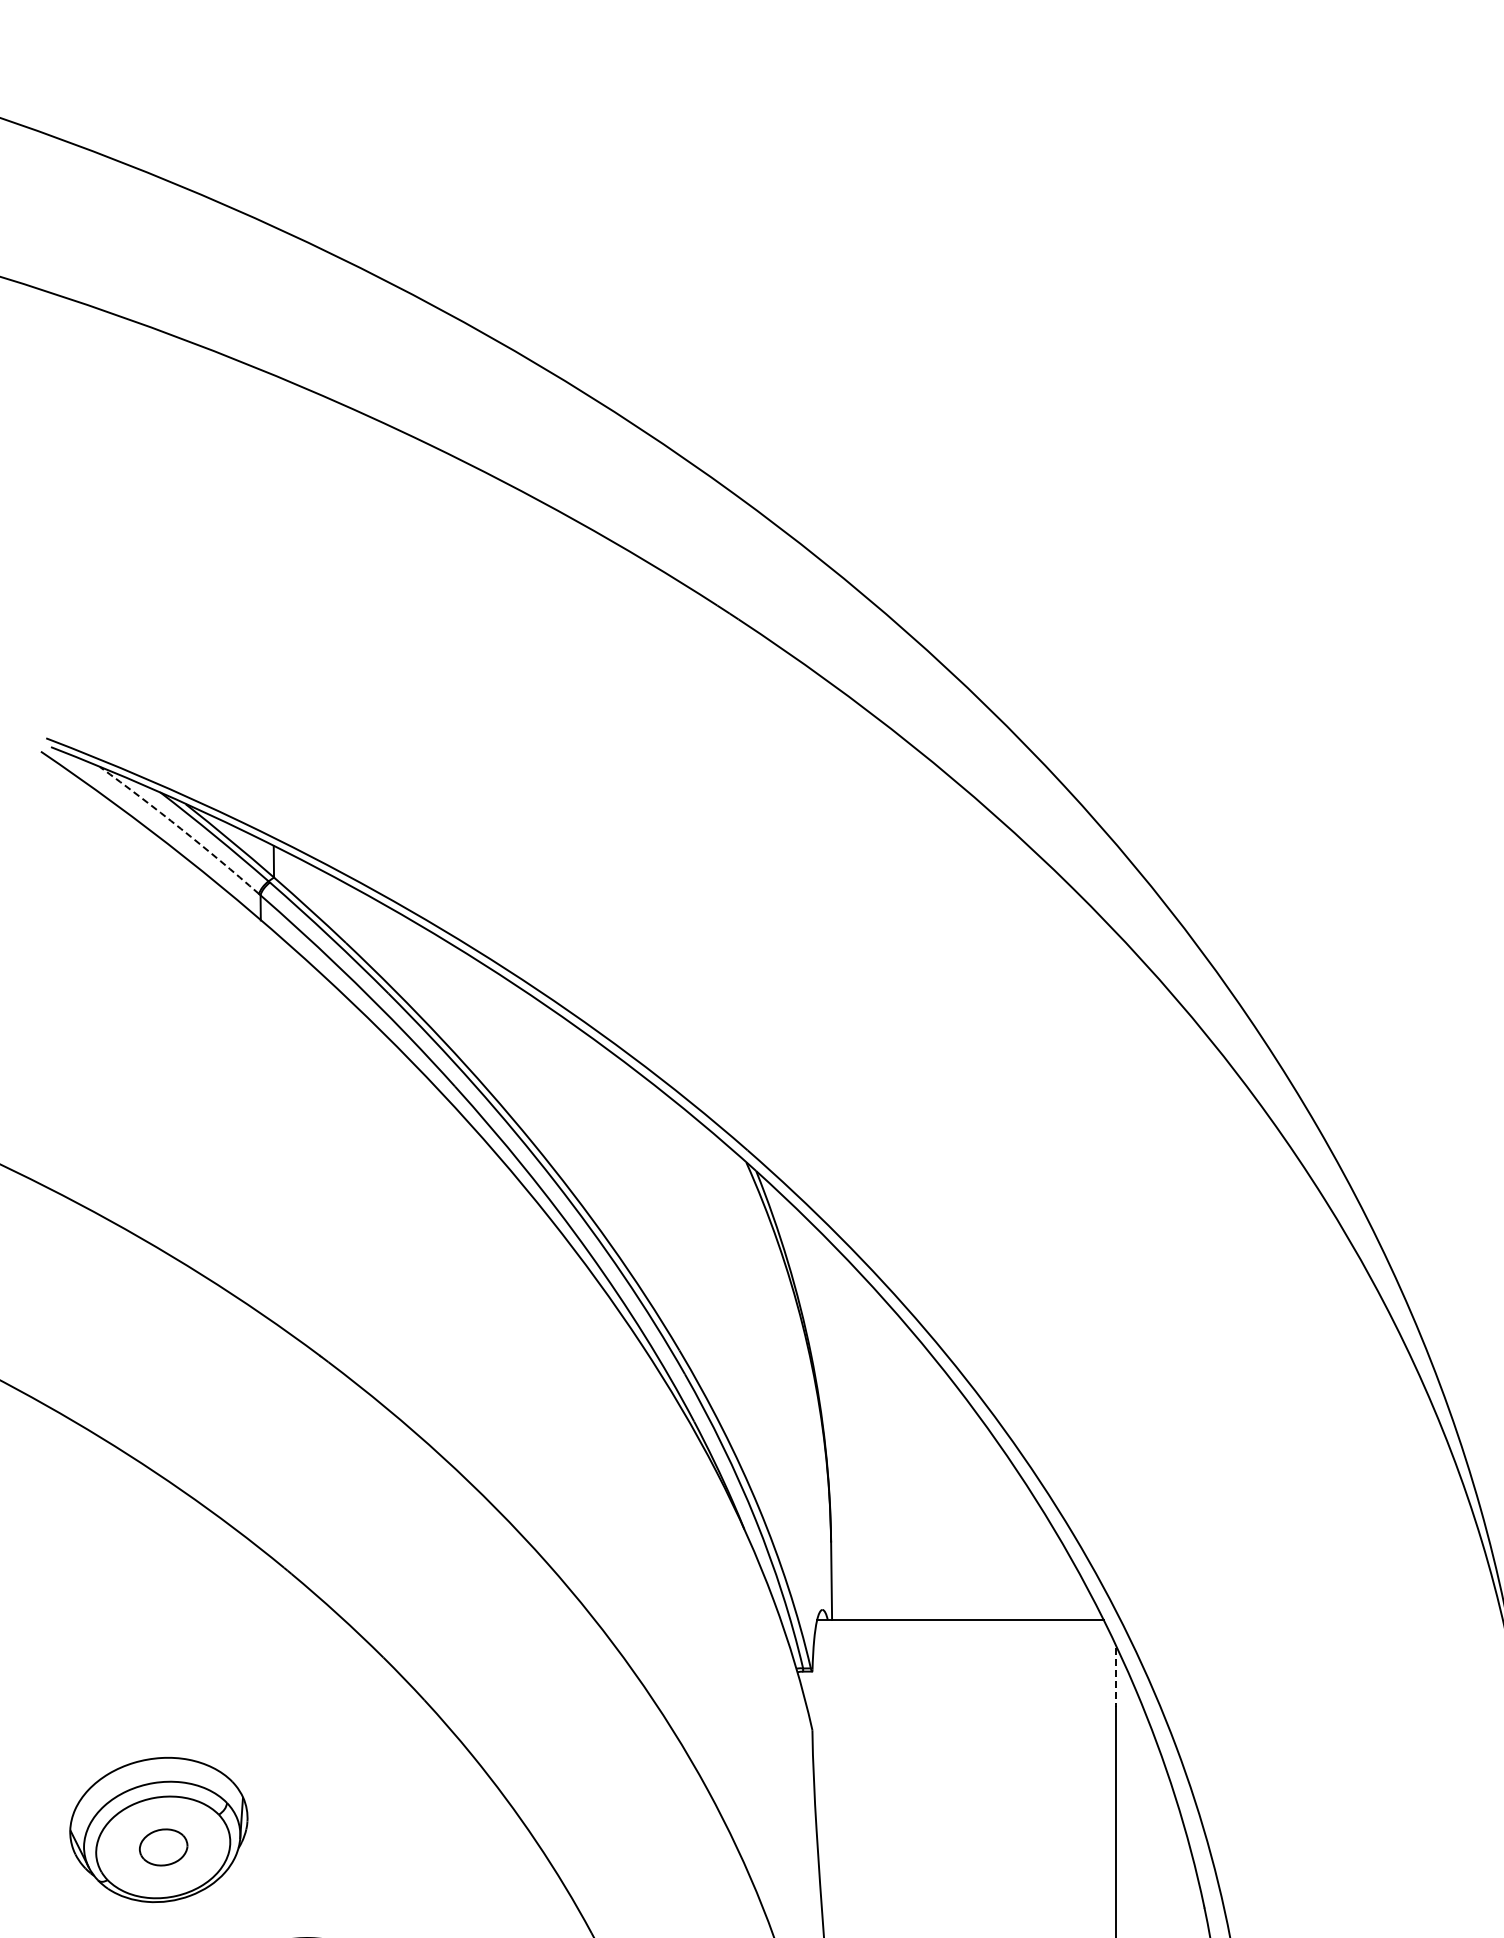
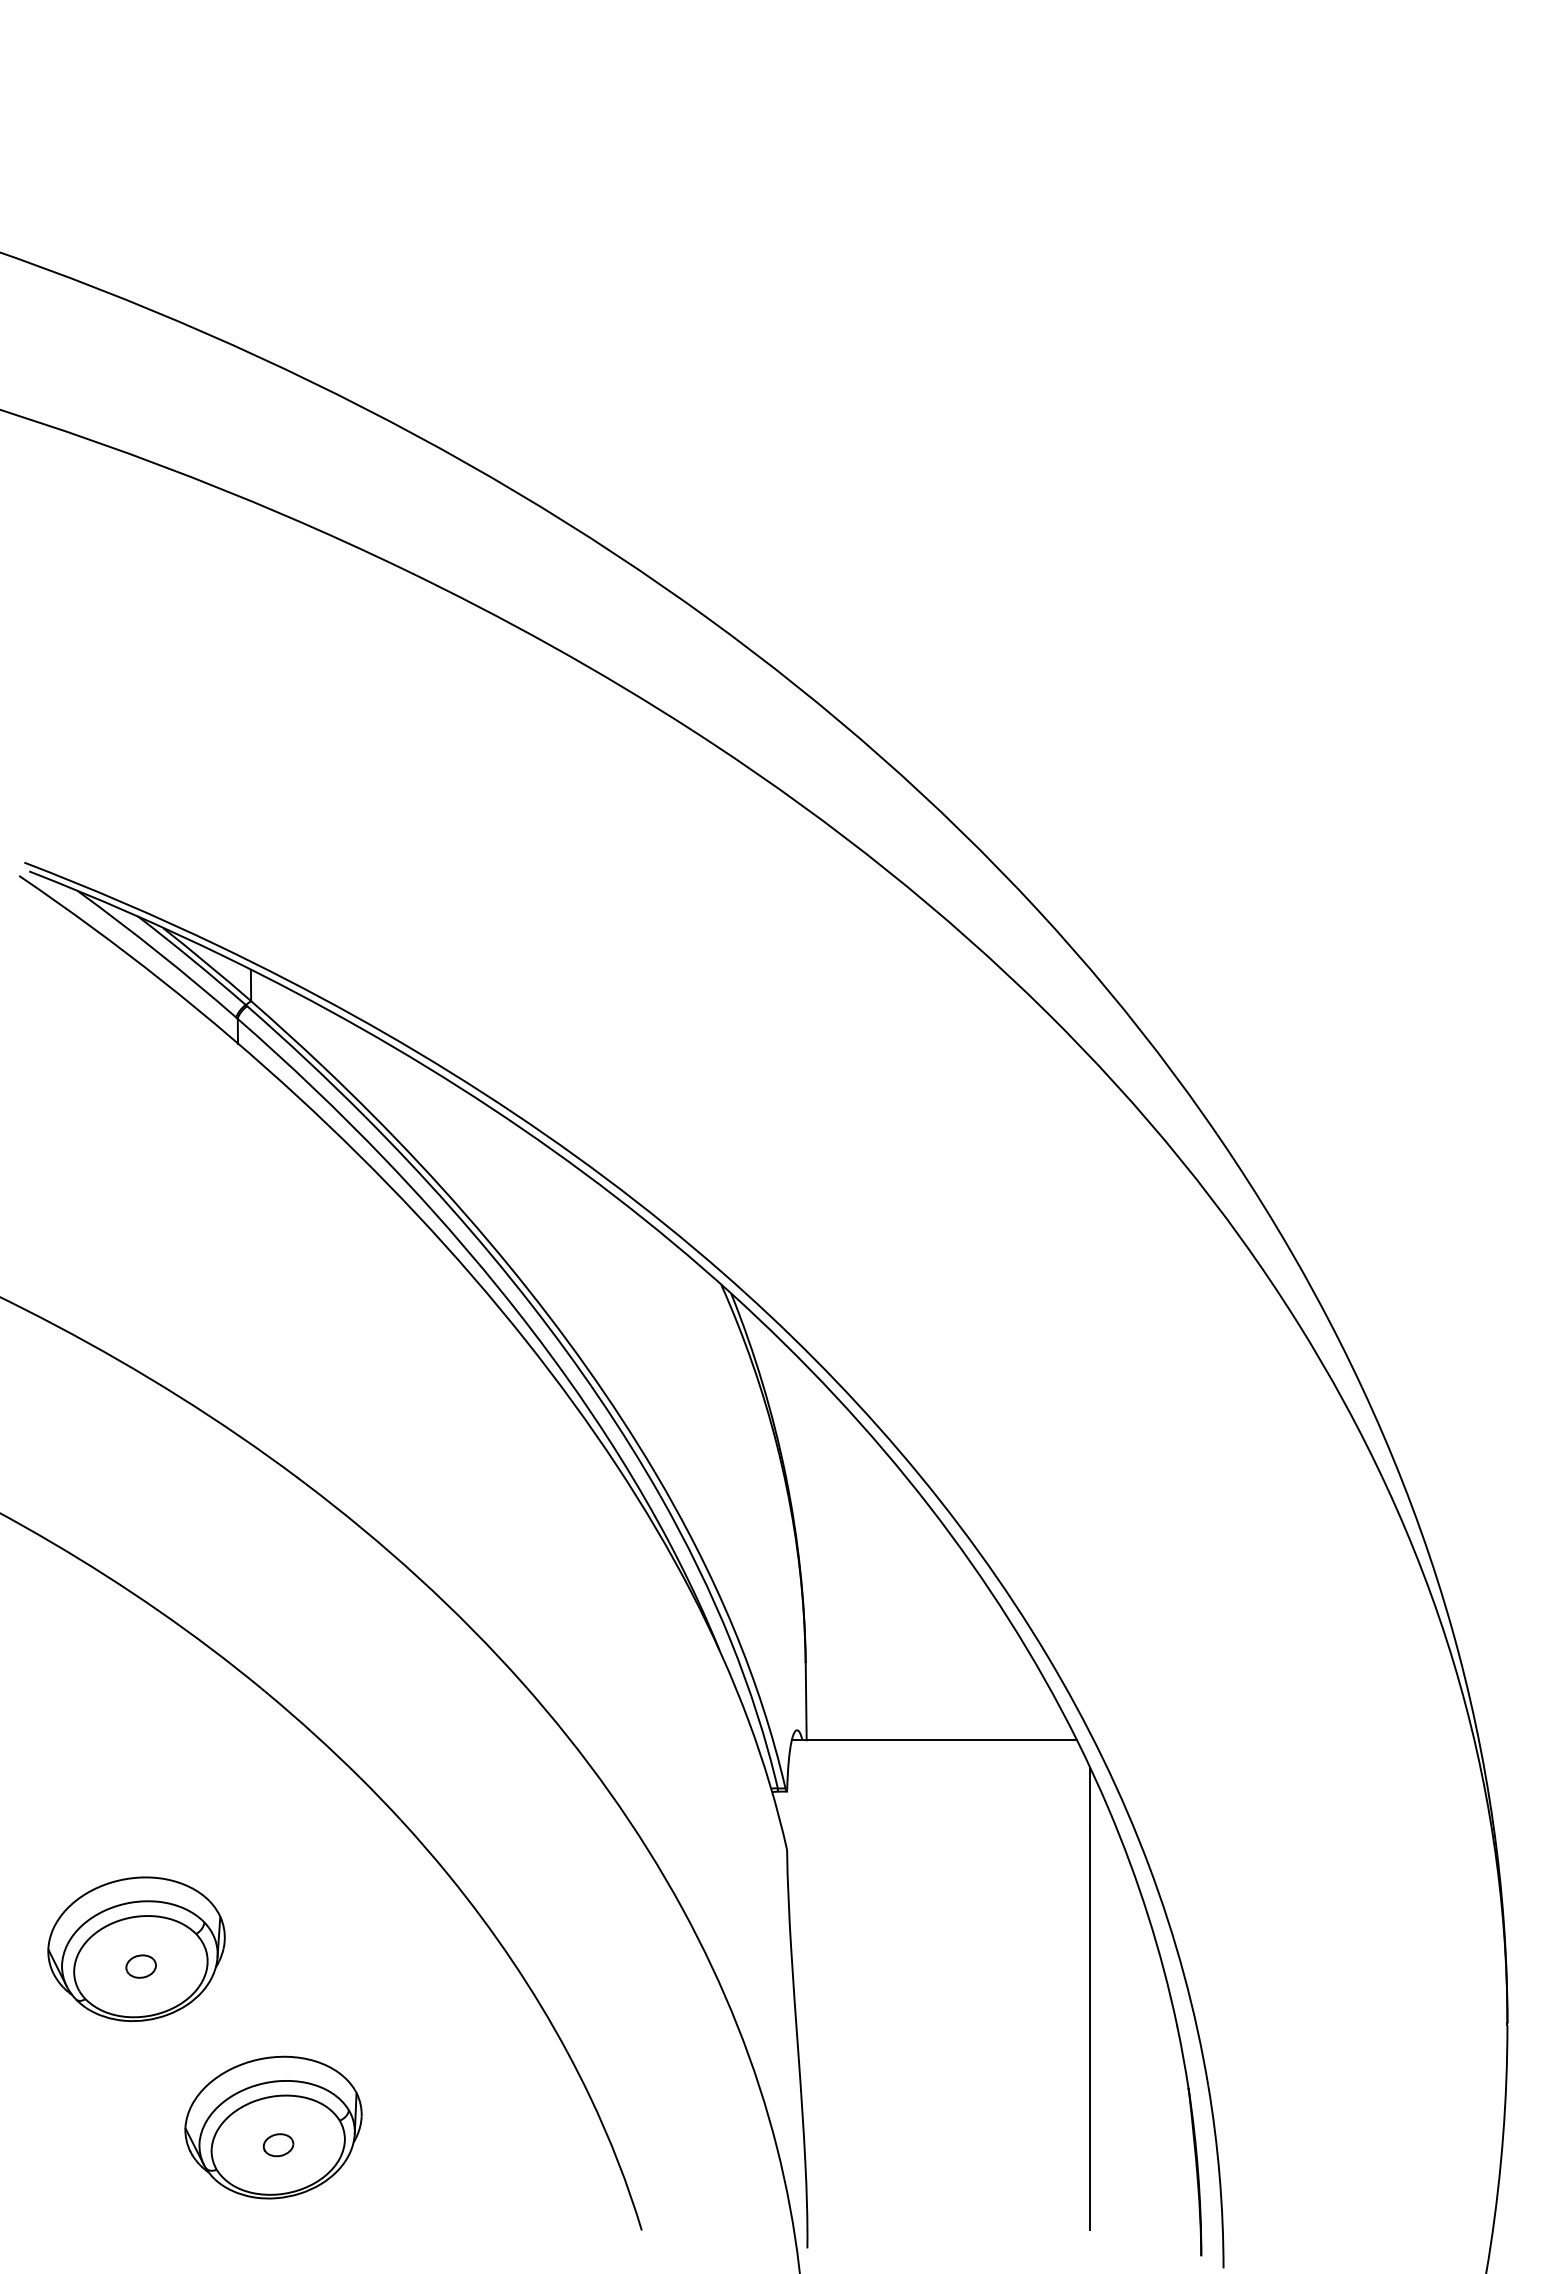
arc: (180, 828) -> (158, 952), dashed -> solid
line: (1116, 1677) -> (1089, 1797), dashed -> solid
part: (162, 1847) -> (140, 1966), size x0.62

